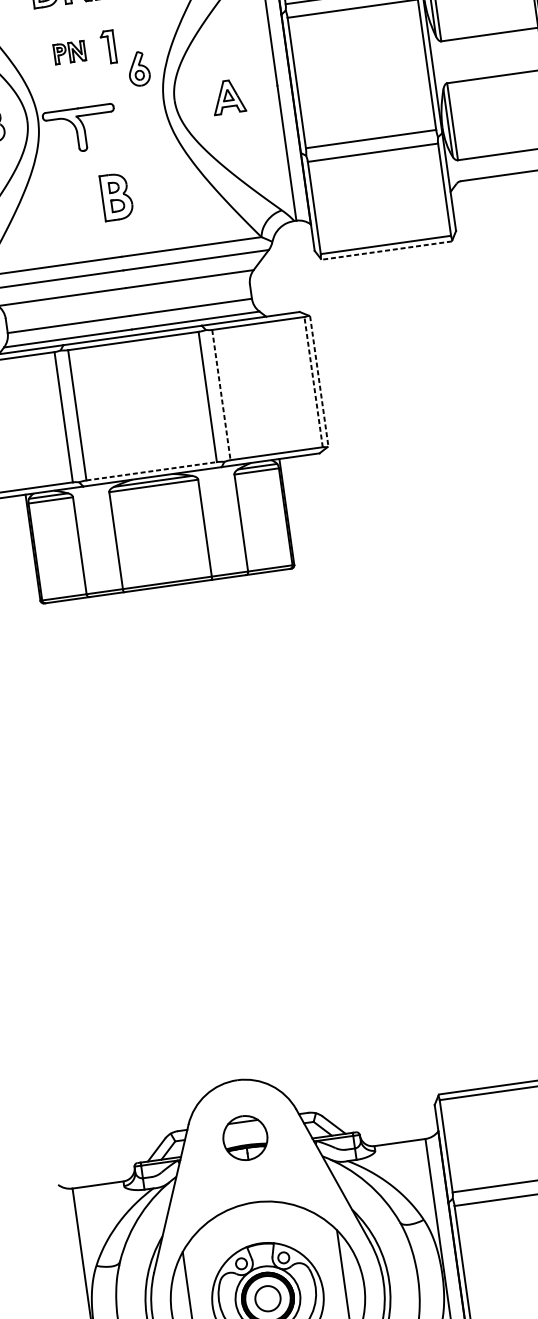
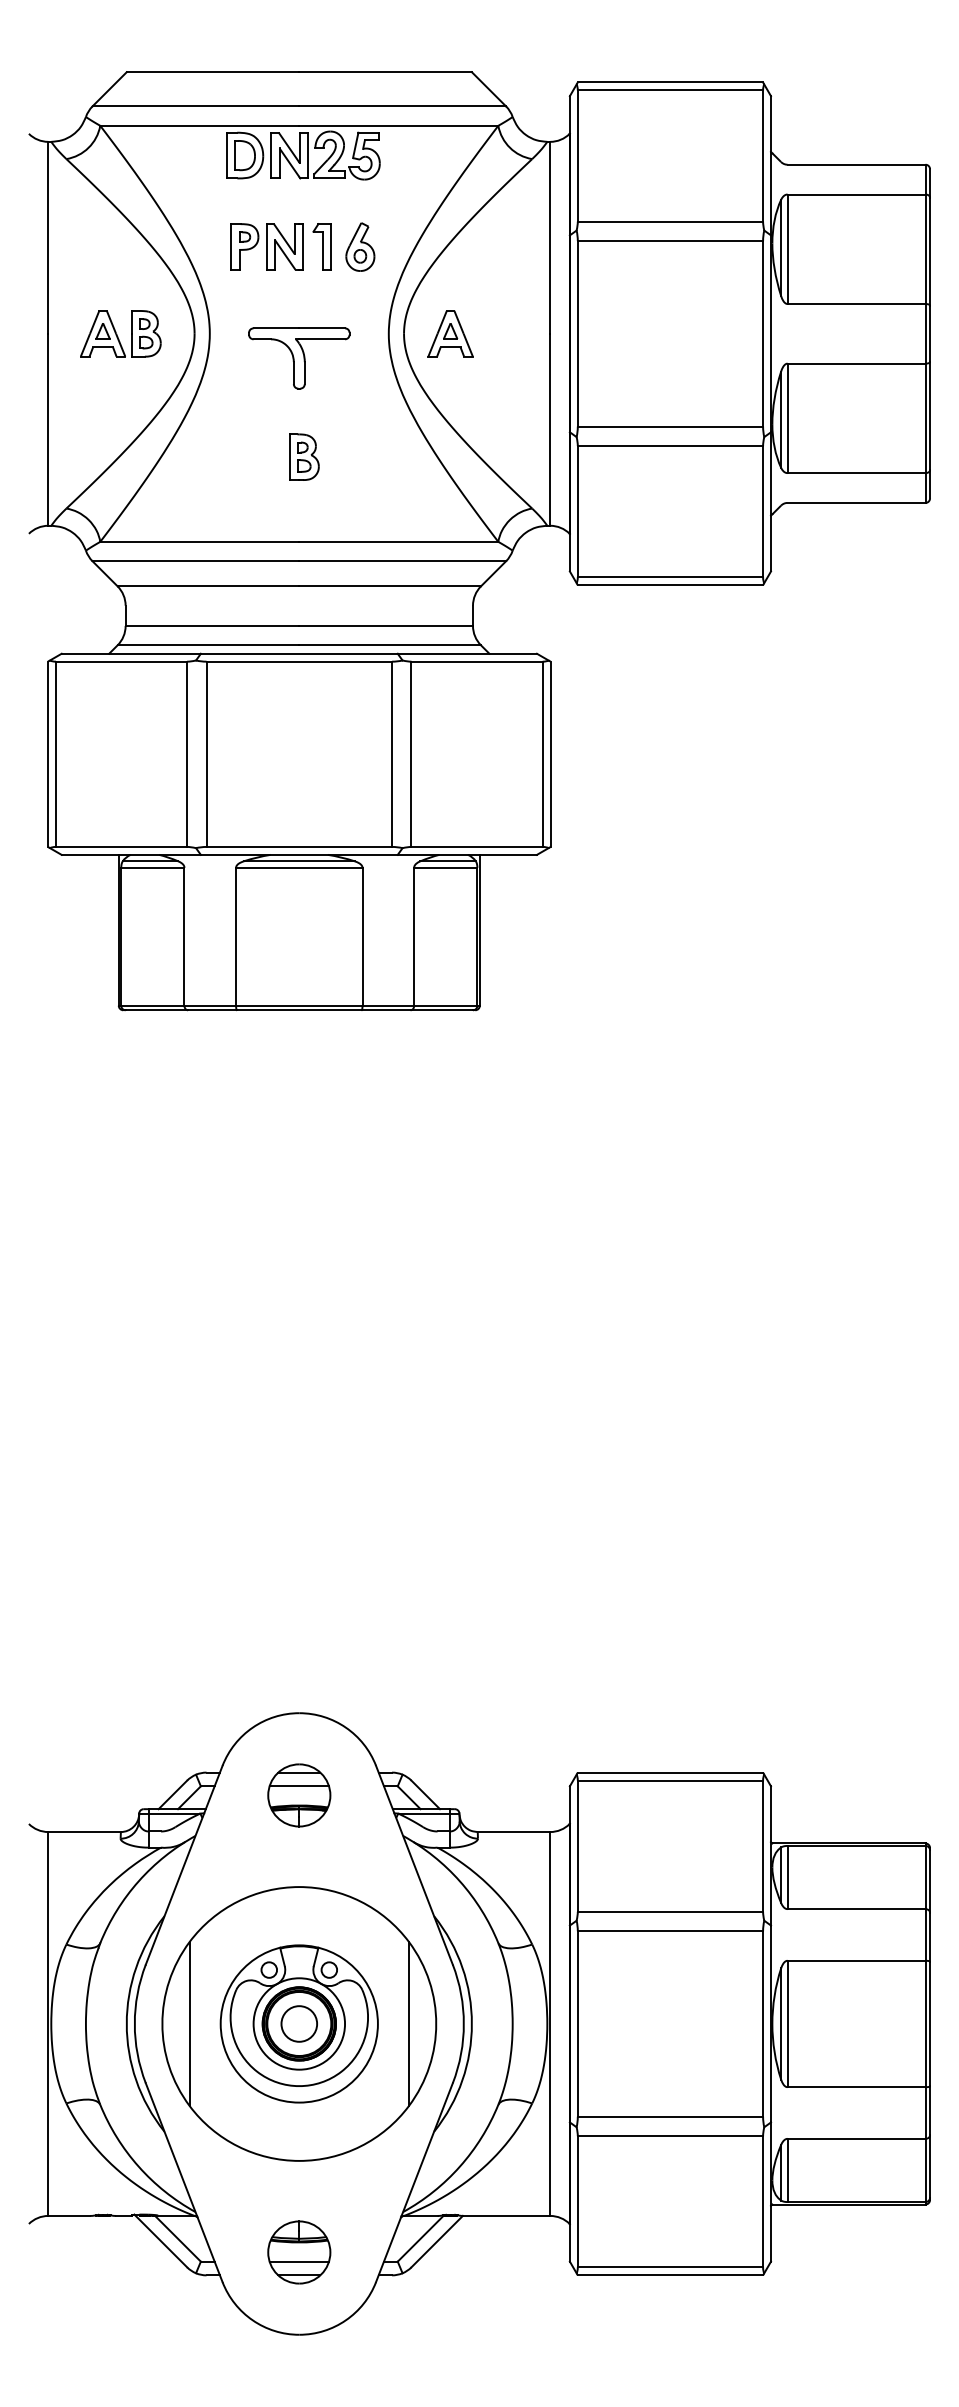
part: (69, 52) -> (266, 246), size x1.67
part: (138, 68) -> (360, 246), moved
part: (228, 96) -> (450, 333), moved
part: (80, 129) -> (299, 358), moved
part: (116, 196) -> (304, 456), size x0.71
line: (386, 250) -> (670, 585), dashed -> solid
line: (319, 381) -> (550, 754), dashed -> solid
line: (313, 382) -> (542, 754), dashed -> solid
line: (221, 395) -> (411, 754), dashed -> solid
line: (151, 470) -> (299, 846), dashed -> solid
line: (244, 1131) -> (299, 1786), added

